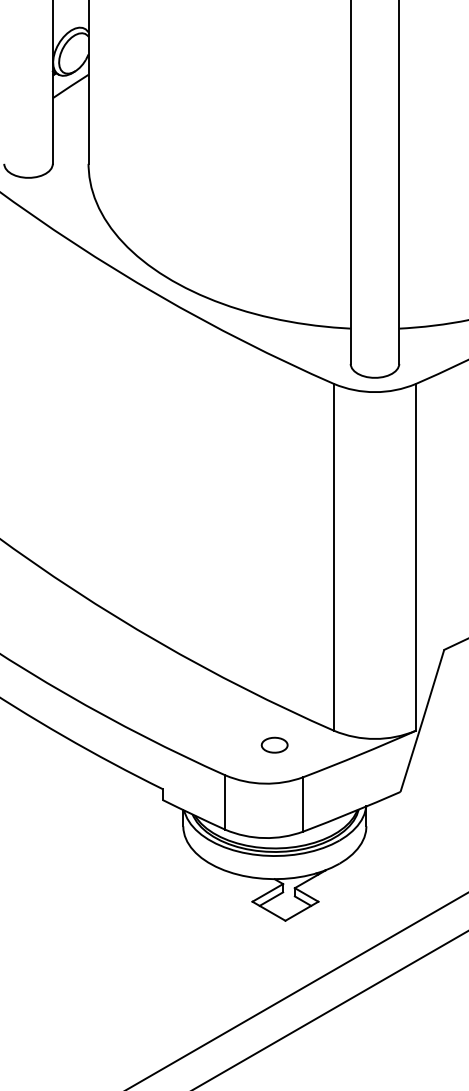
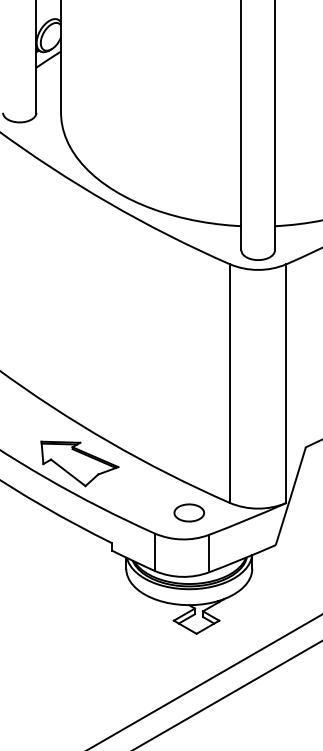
part: (115, 673) -> (79, 463), added
part: (273, 744) -> (188, 512), size x1.67

